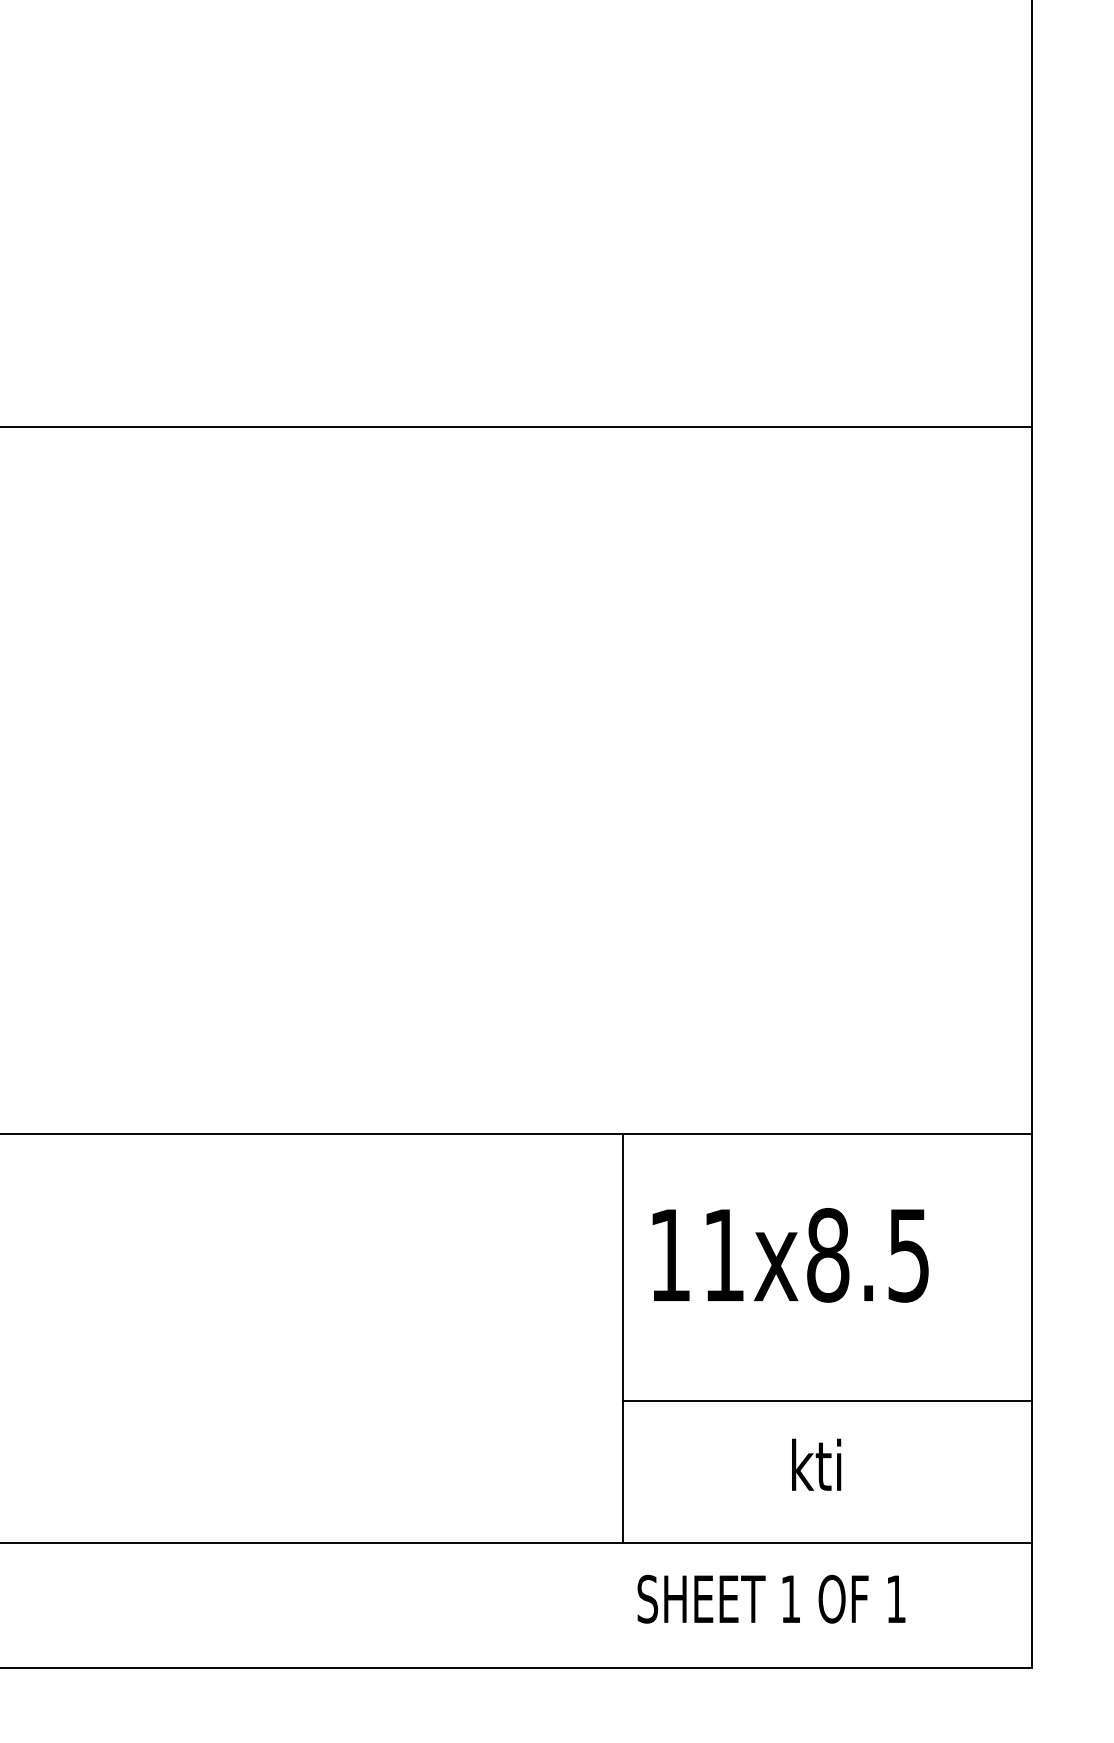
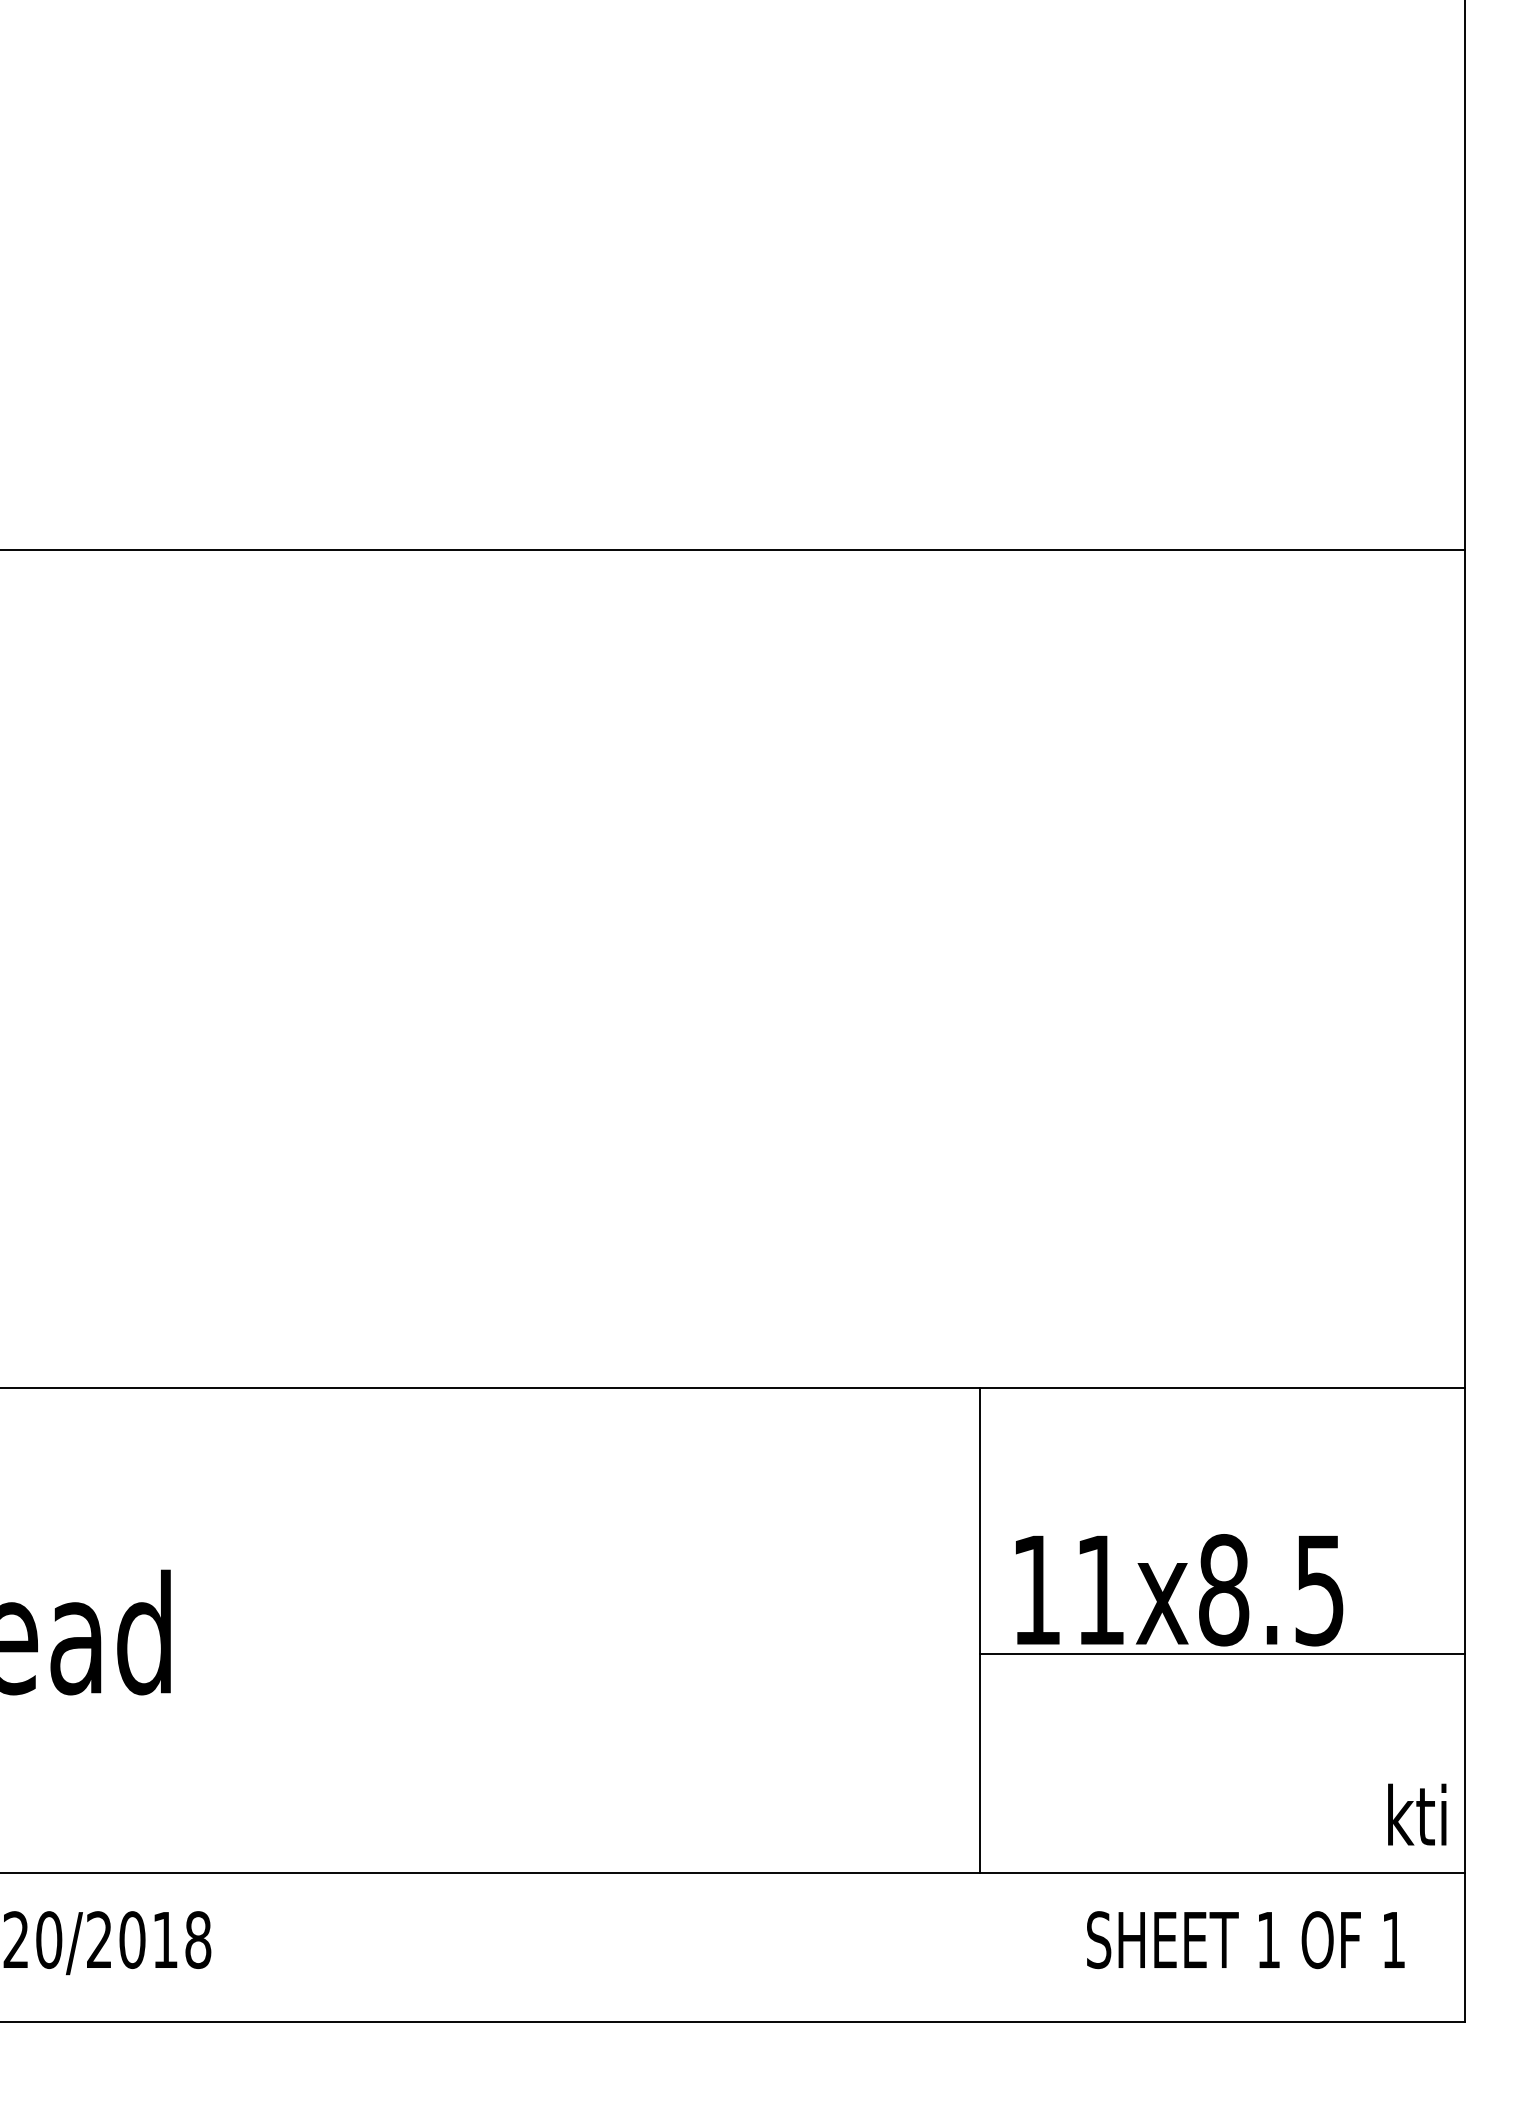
text: (790, 1255) -> (1179, 1590), moved
line: (826, 1400) -> (1222, 1653), moved
text: (816, 1464) -> (1417, 1814), moved
text: (771, 1599) -> (1245, 1940), moved

